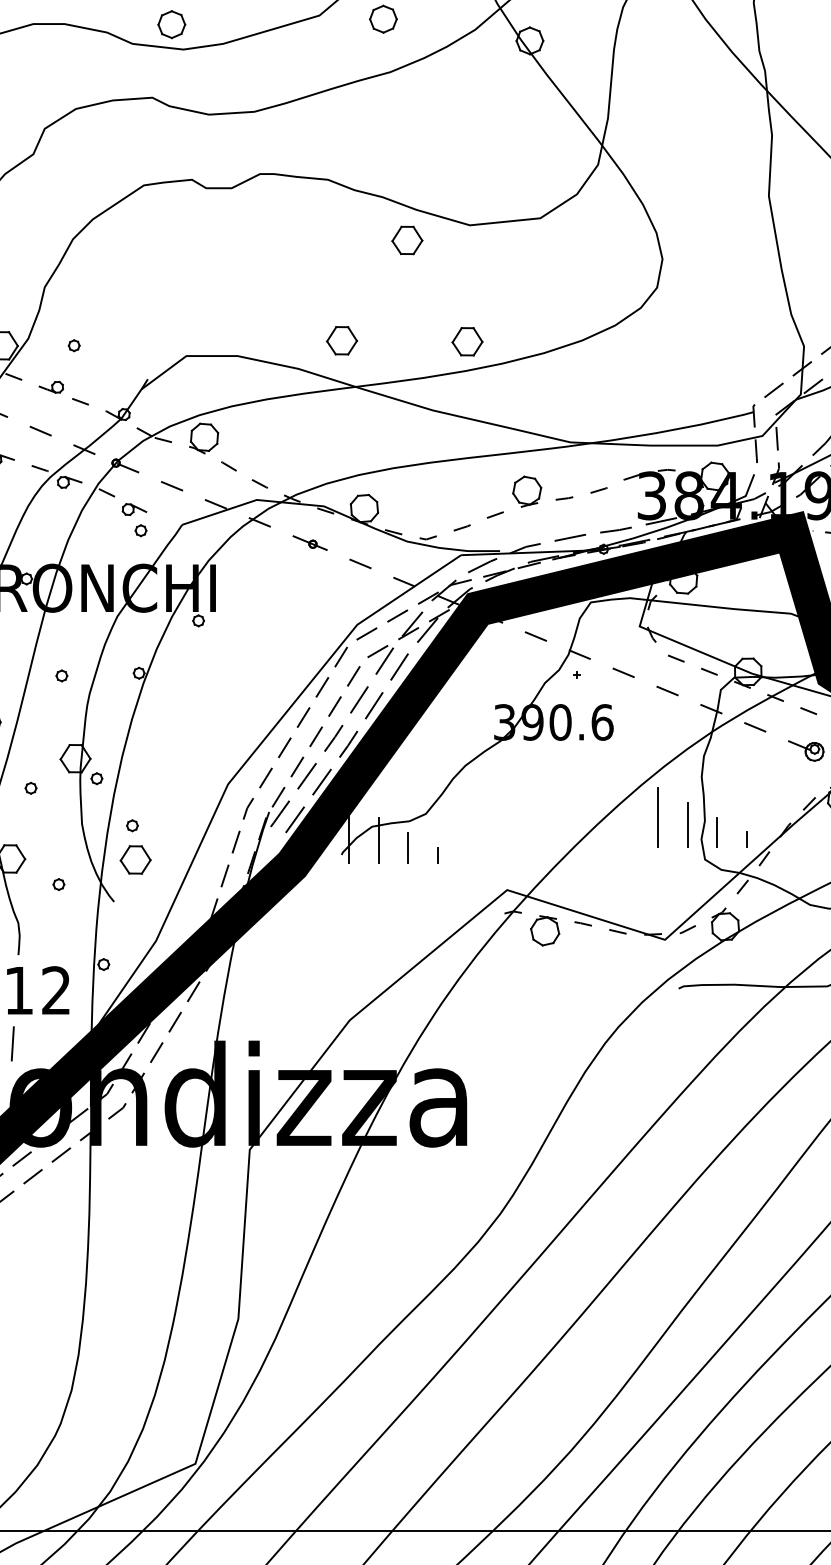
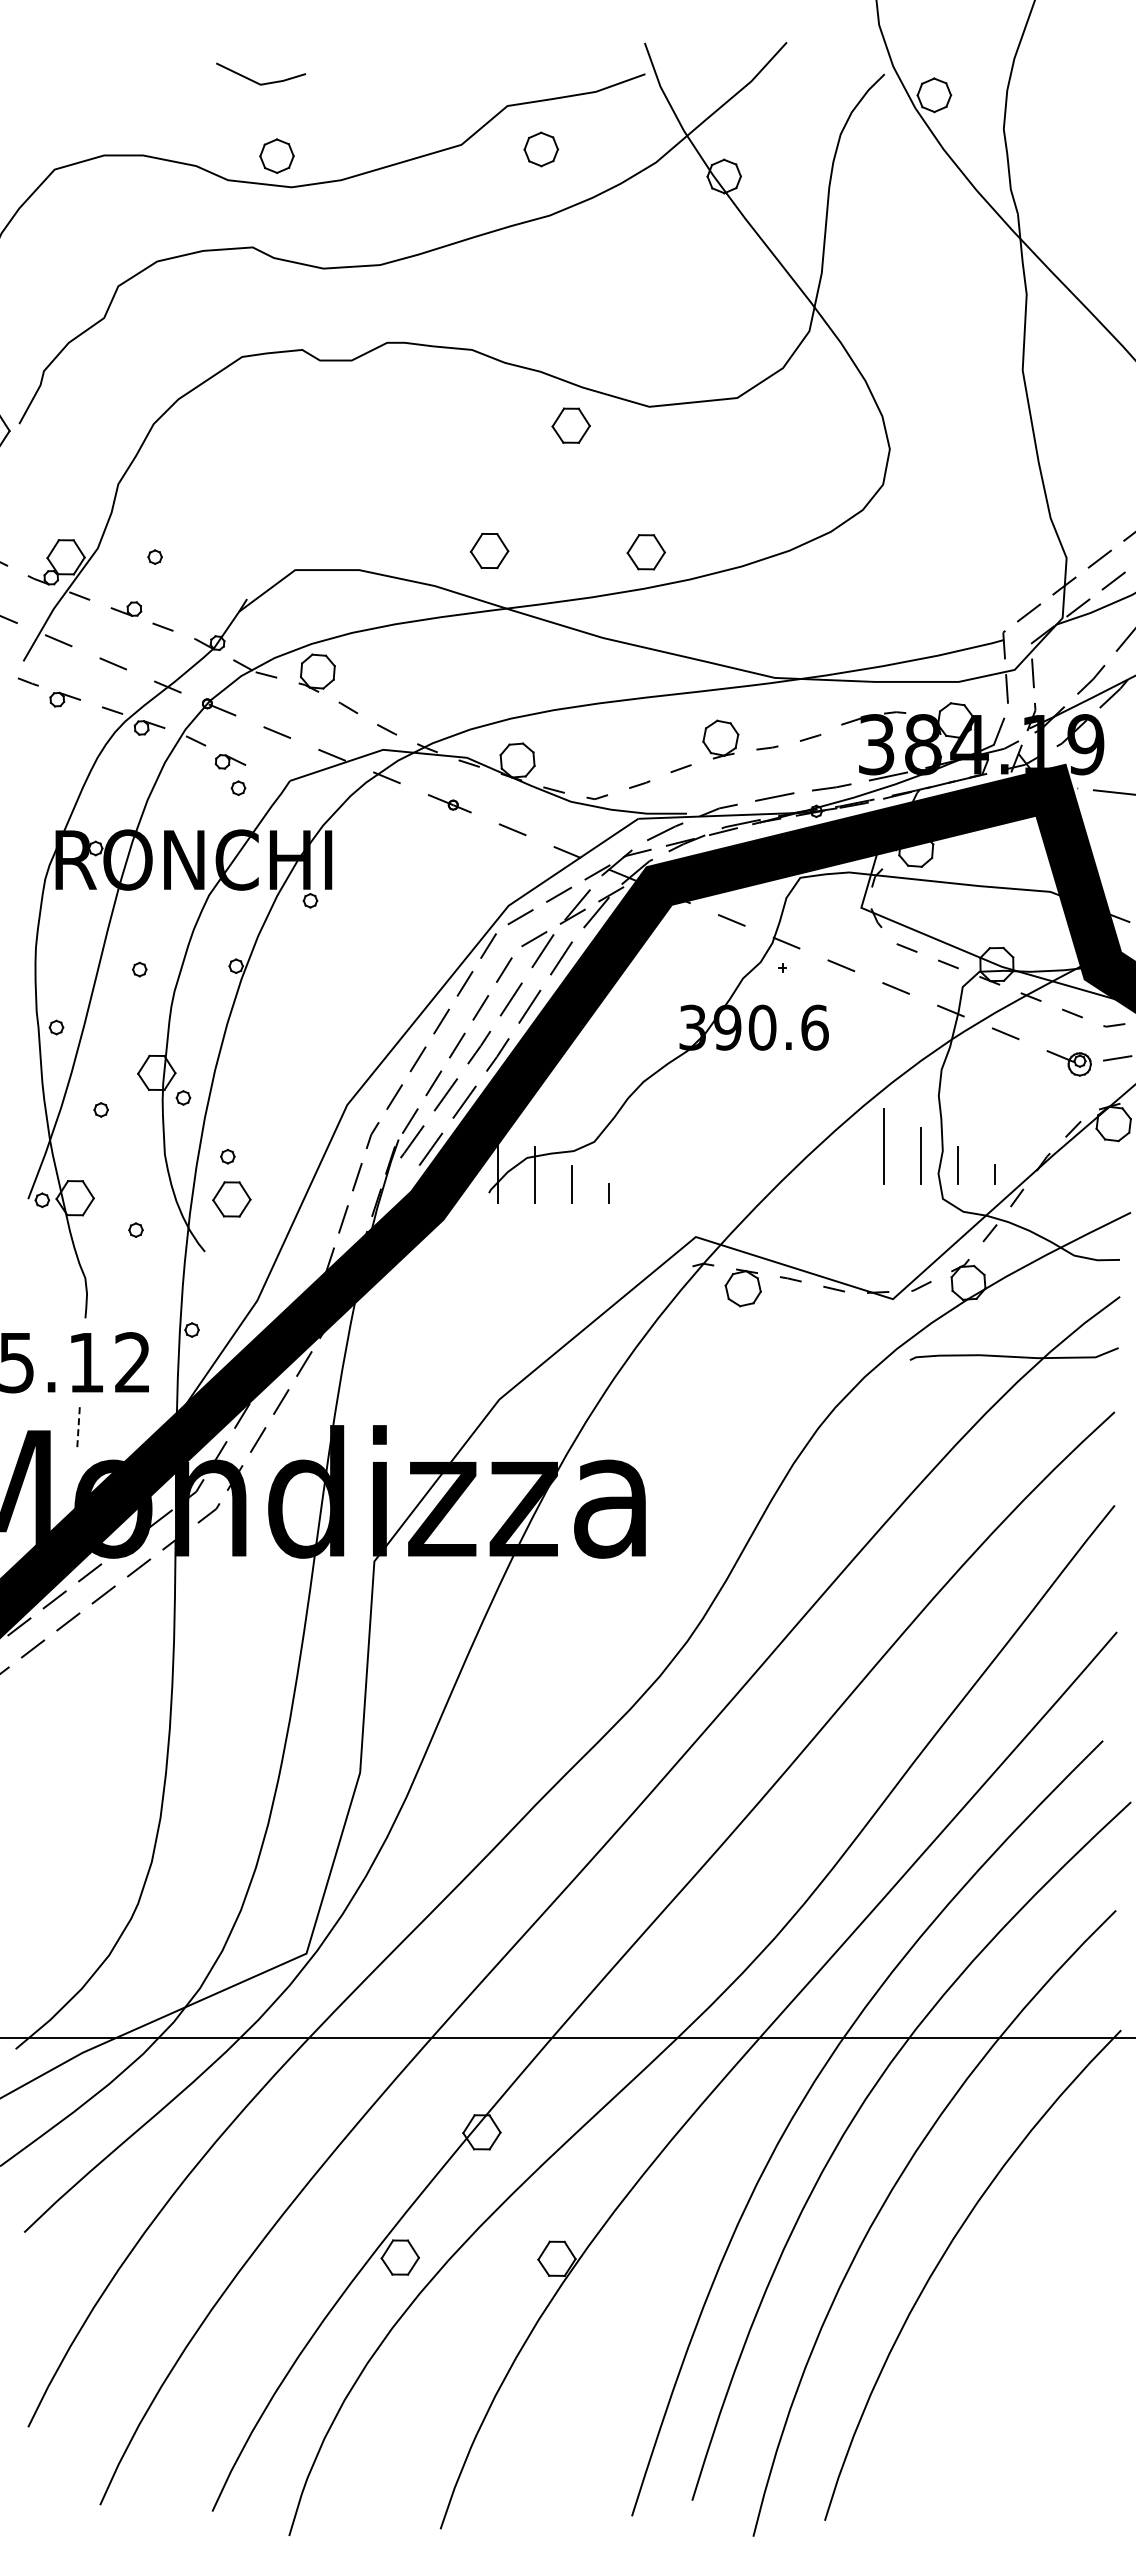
line: (12, 1044) -> (78, 1429), solid -> dashed

